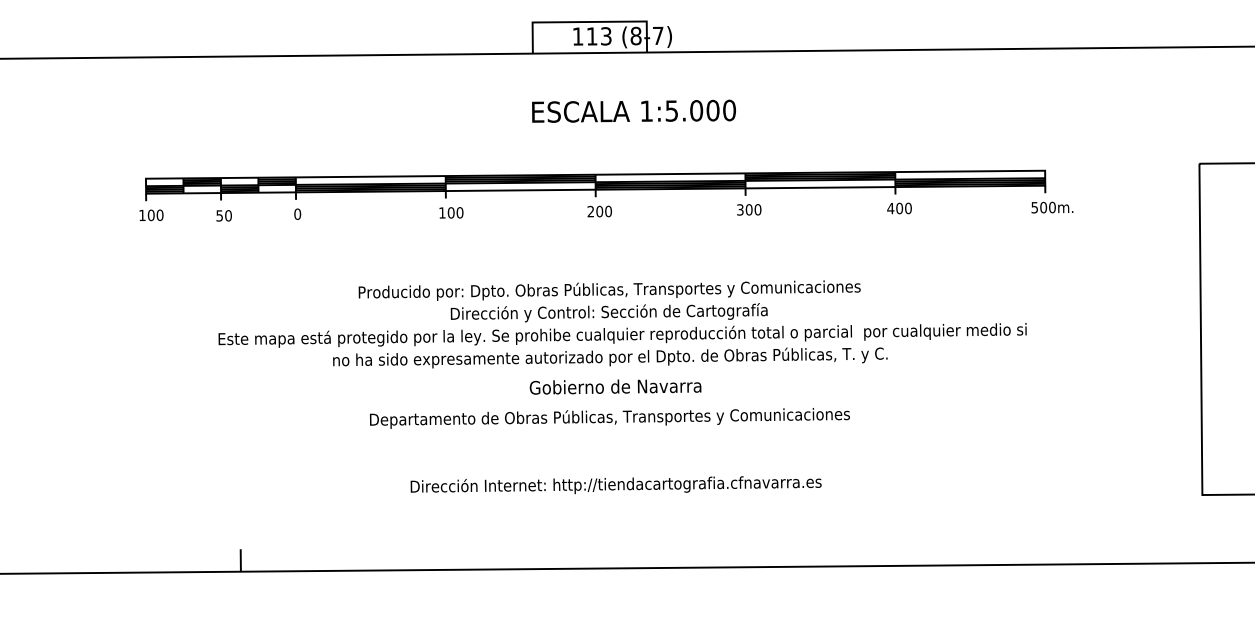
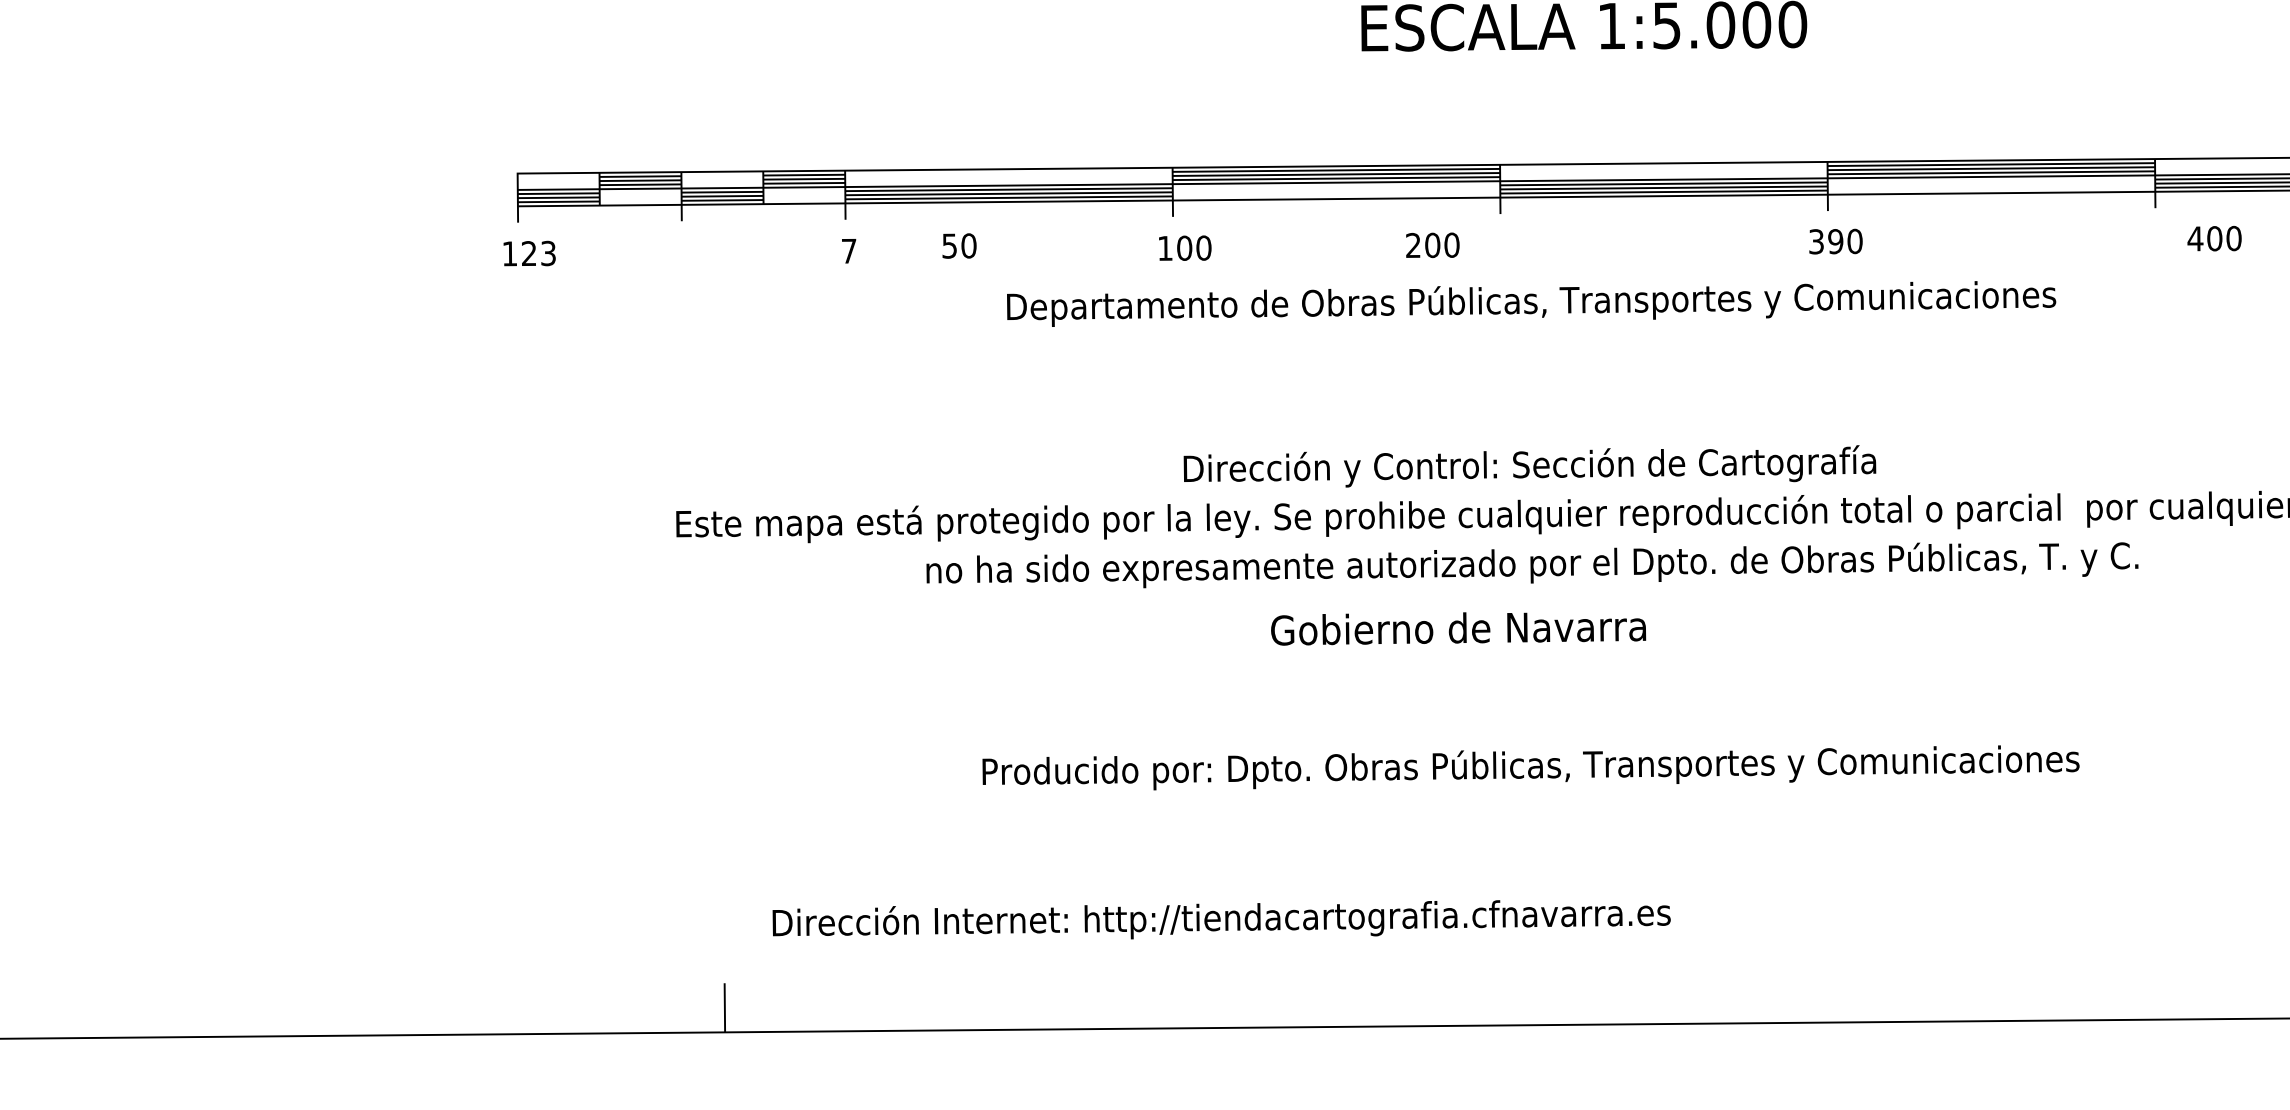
text: (899, 208) -> (2214, 238), moved
text: (748, 209) -> (1834, 240), 300 -> 390
text: (599, 211) -> (1432, 245), moved
text: (297, 213) -> (848, 249), 0 -> 7
text: (155, 215) -> (538, 253), 100 -> 123
text: (223, 215) -> (958, 245), moved
text: (609, 290) -> (1530, 767), moved
text: (615, 386) -> (1458, 627), moved
text: (609, 418) -> (1530, 304), moved
text: (615, 485) -> (1220, 920), moved

